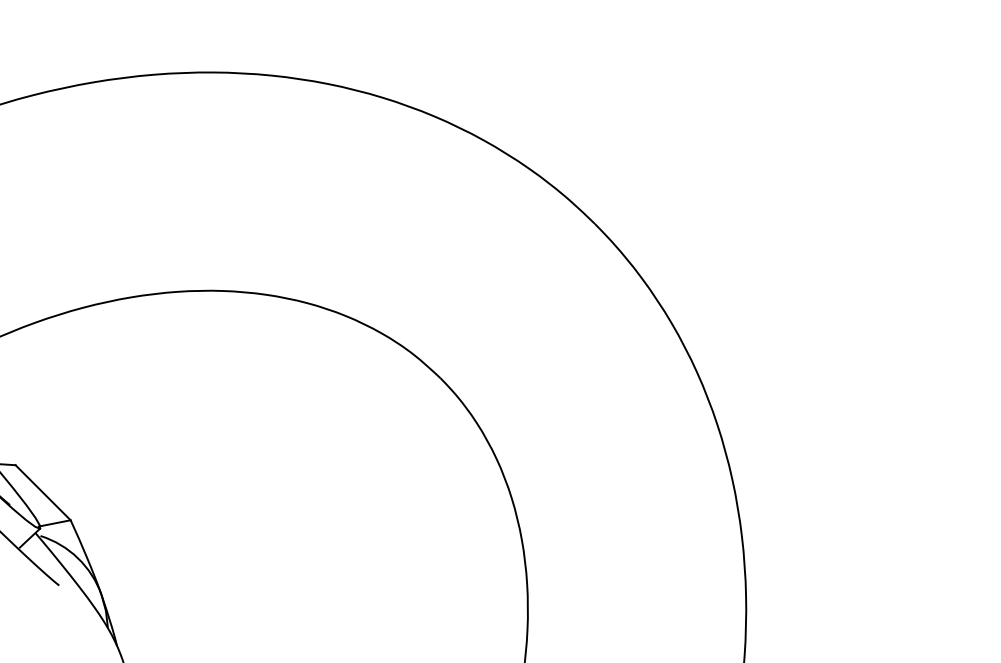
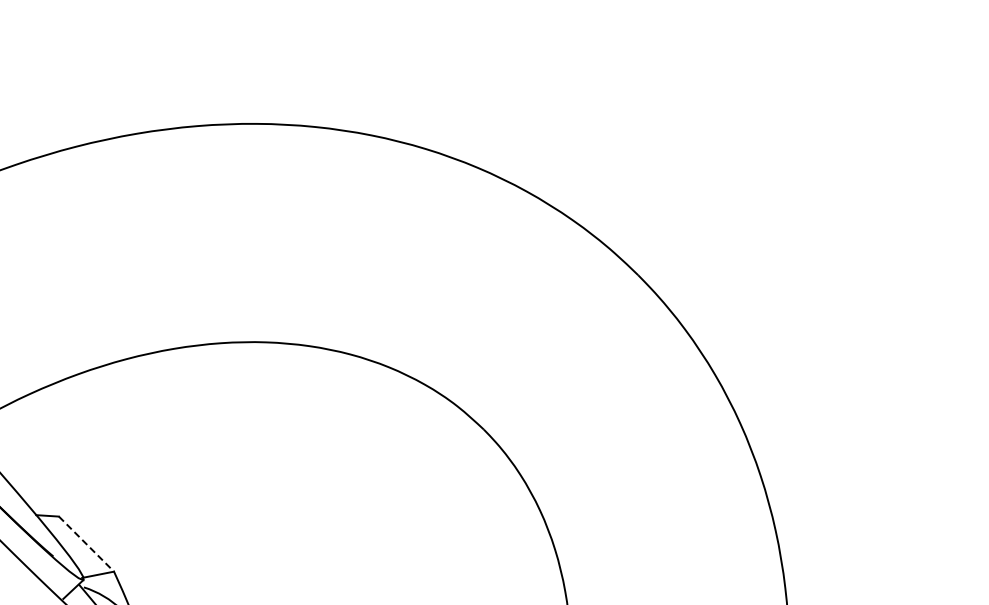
line: (43, 492) -> (86, 543), solid -> dashed

